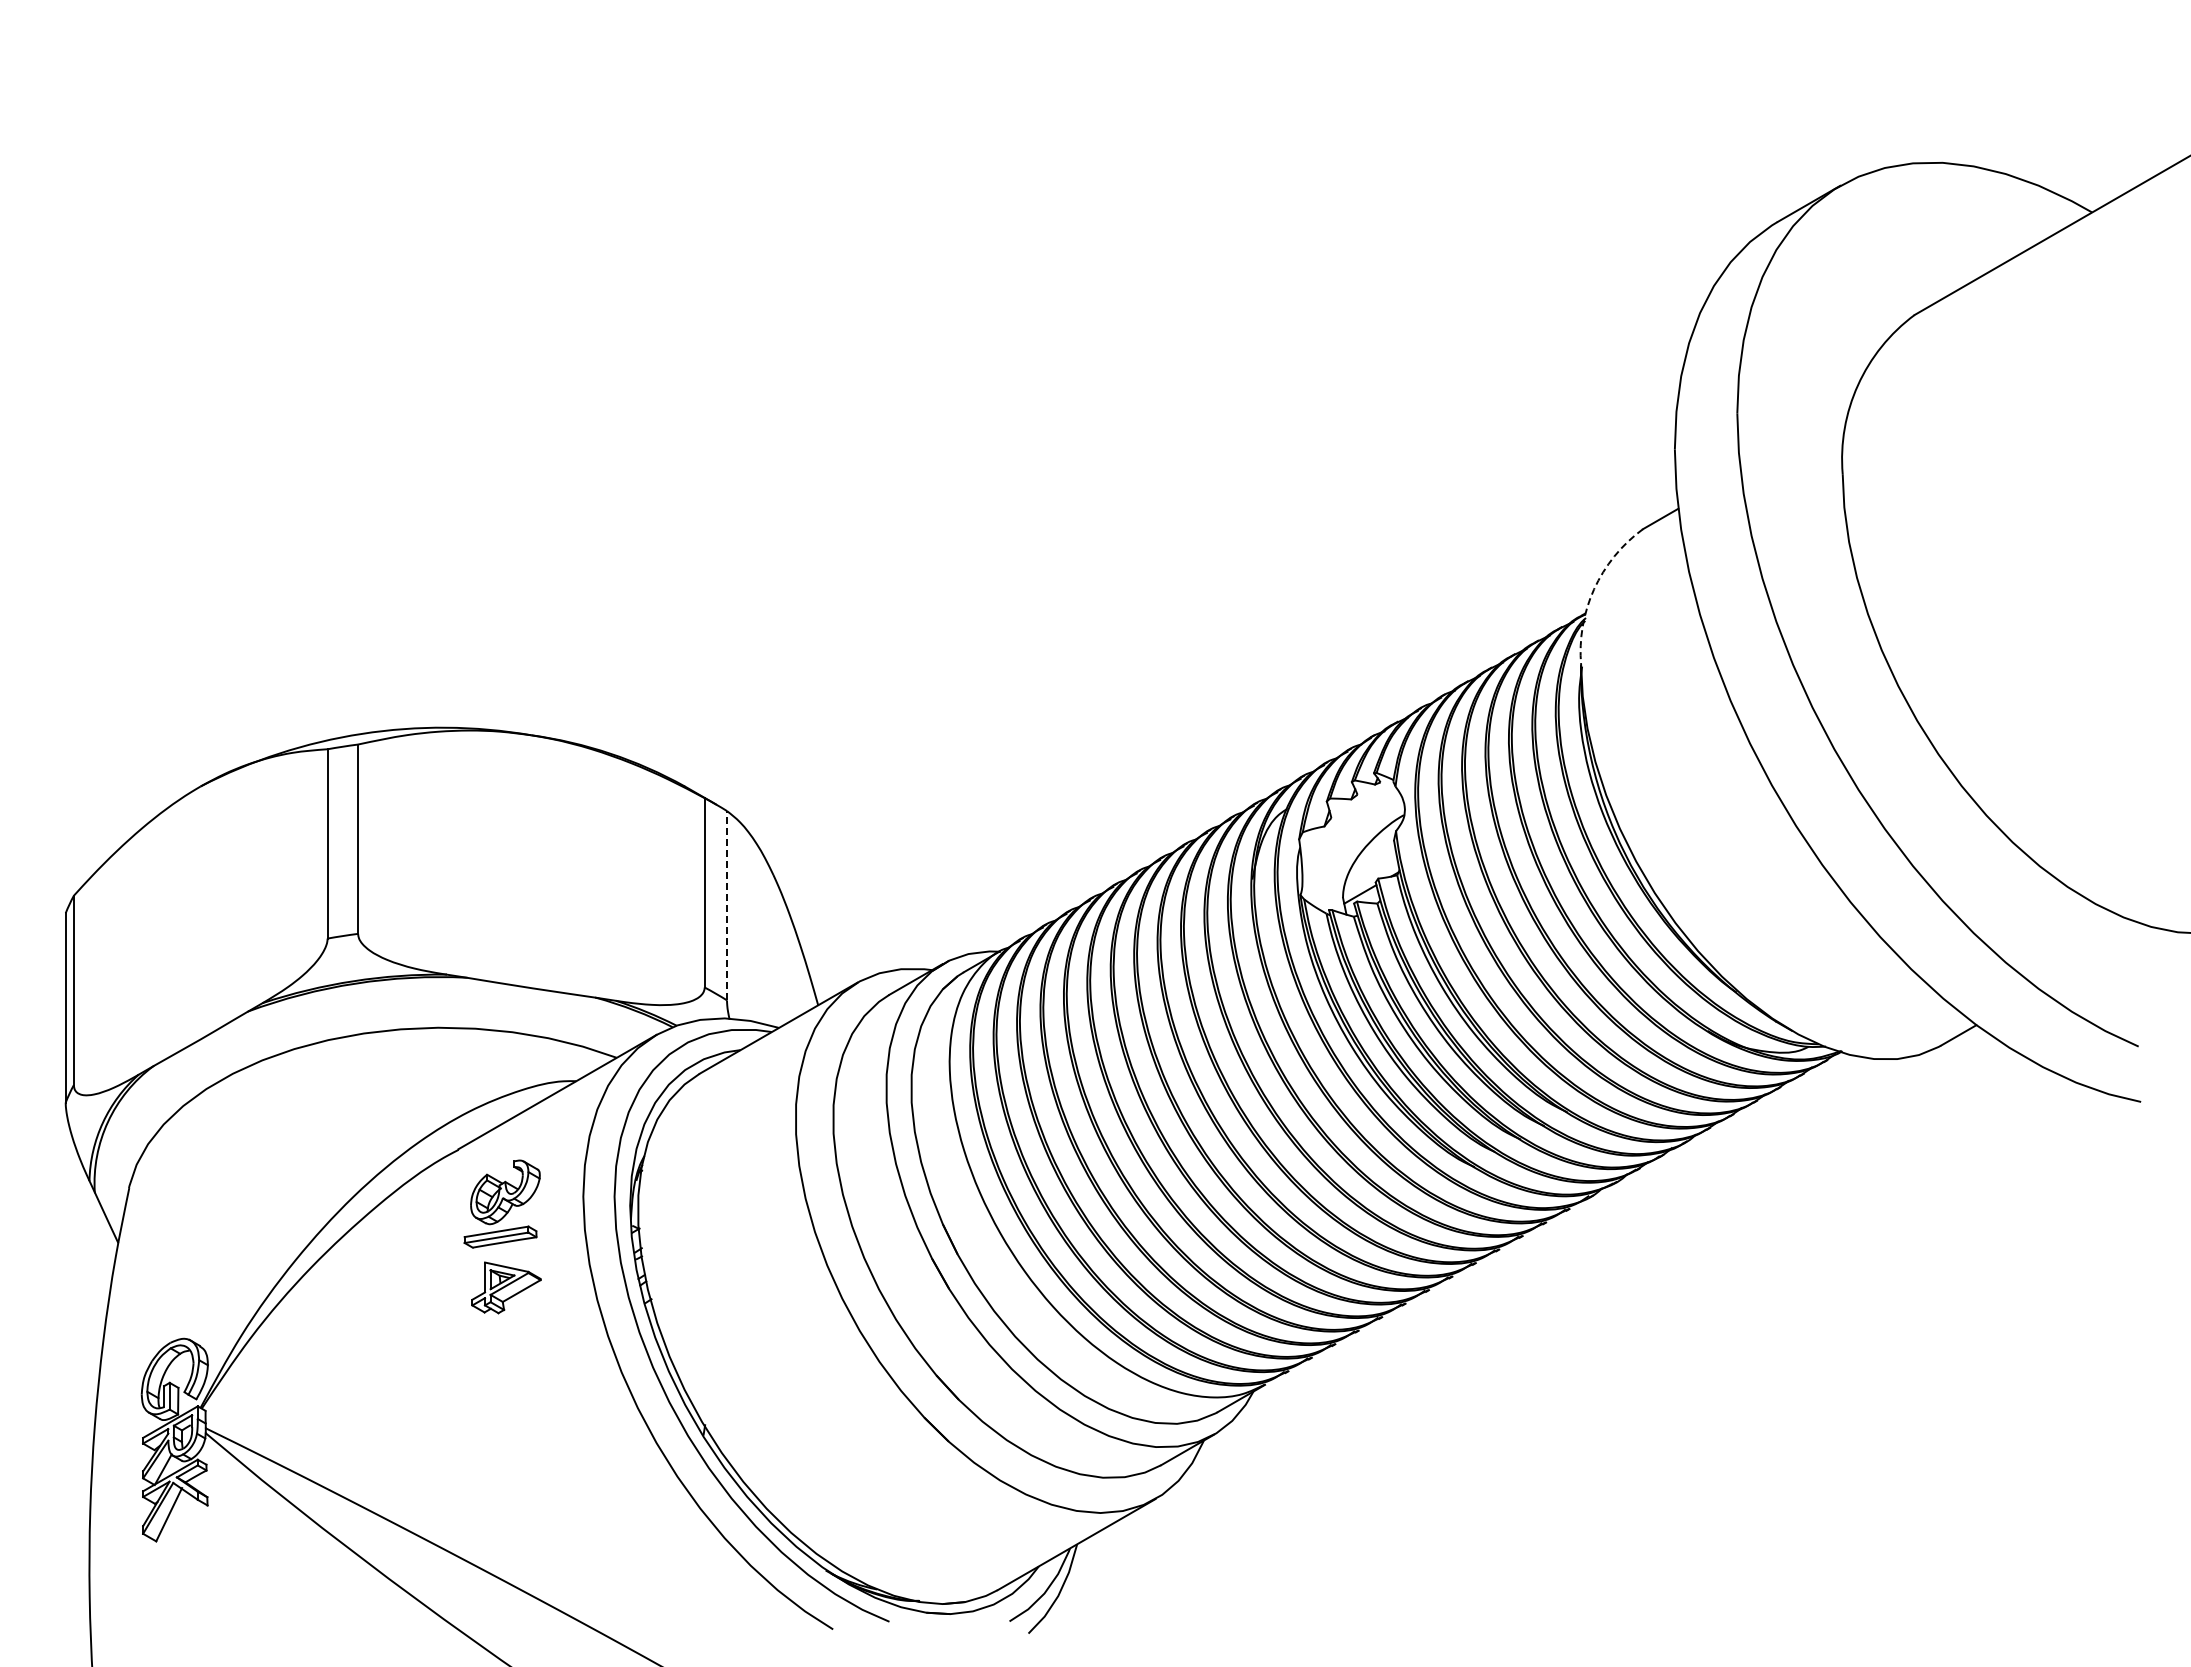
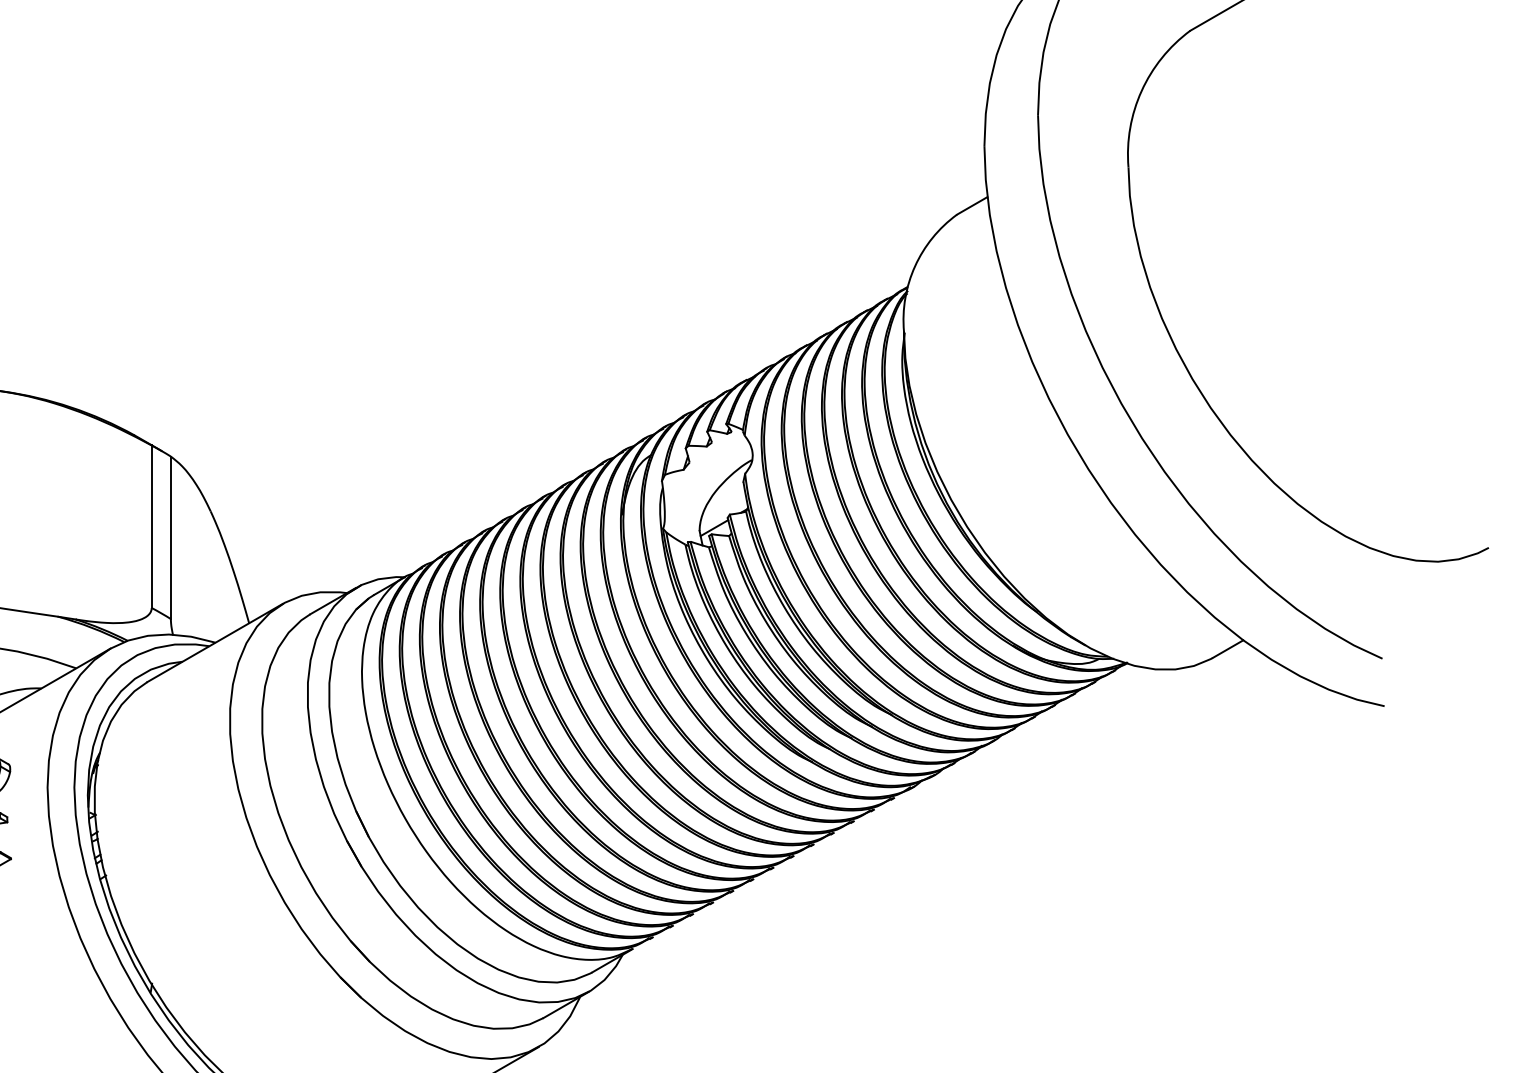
arc: (1594, 589) -> (915, 266), dashed -> solid
line: (726, 905) -> (170, 537), dashed -> solid

